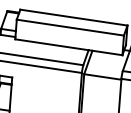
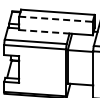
line: (69, 27) -> (55, 19), solid -> dashed
line: (52, 44) -> (44, 31), solid -> dashed

